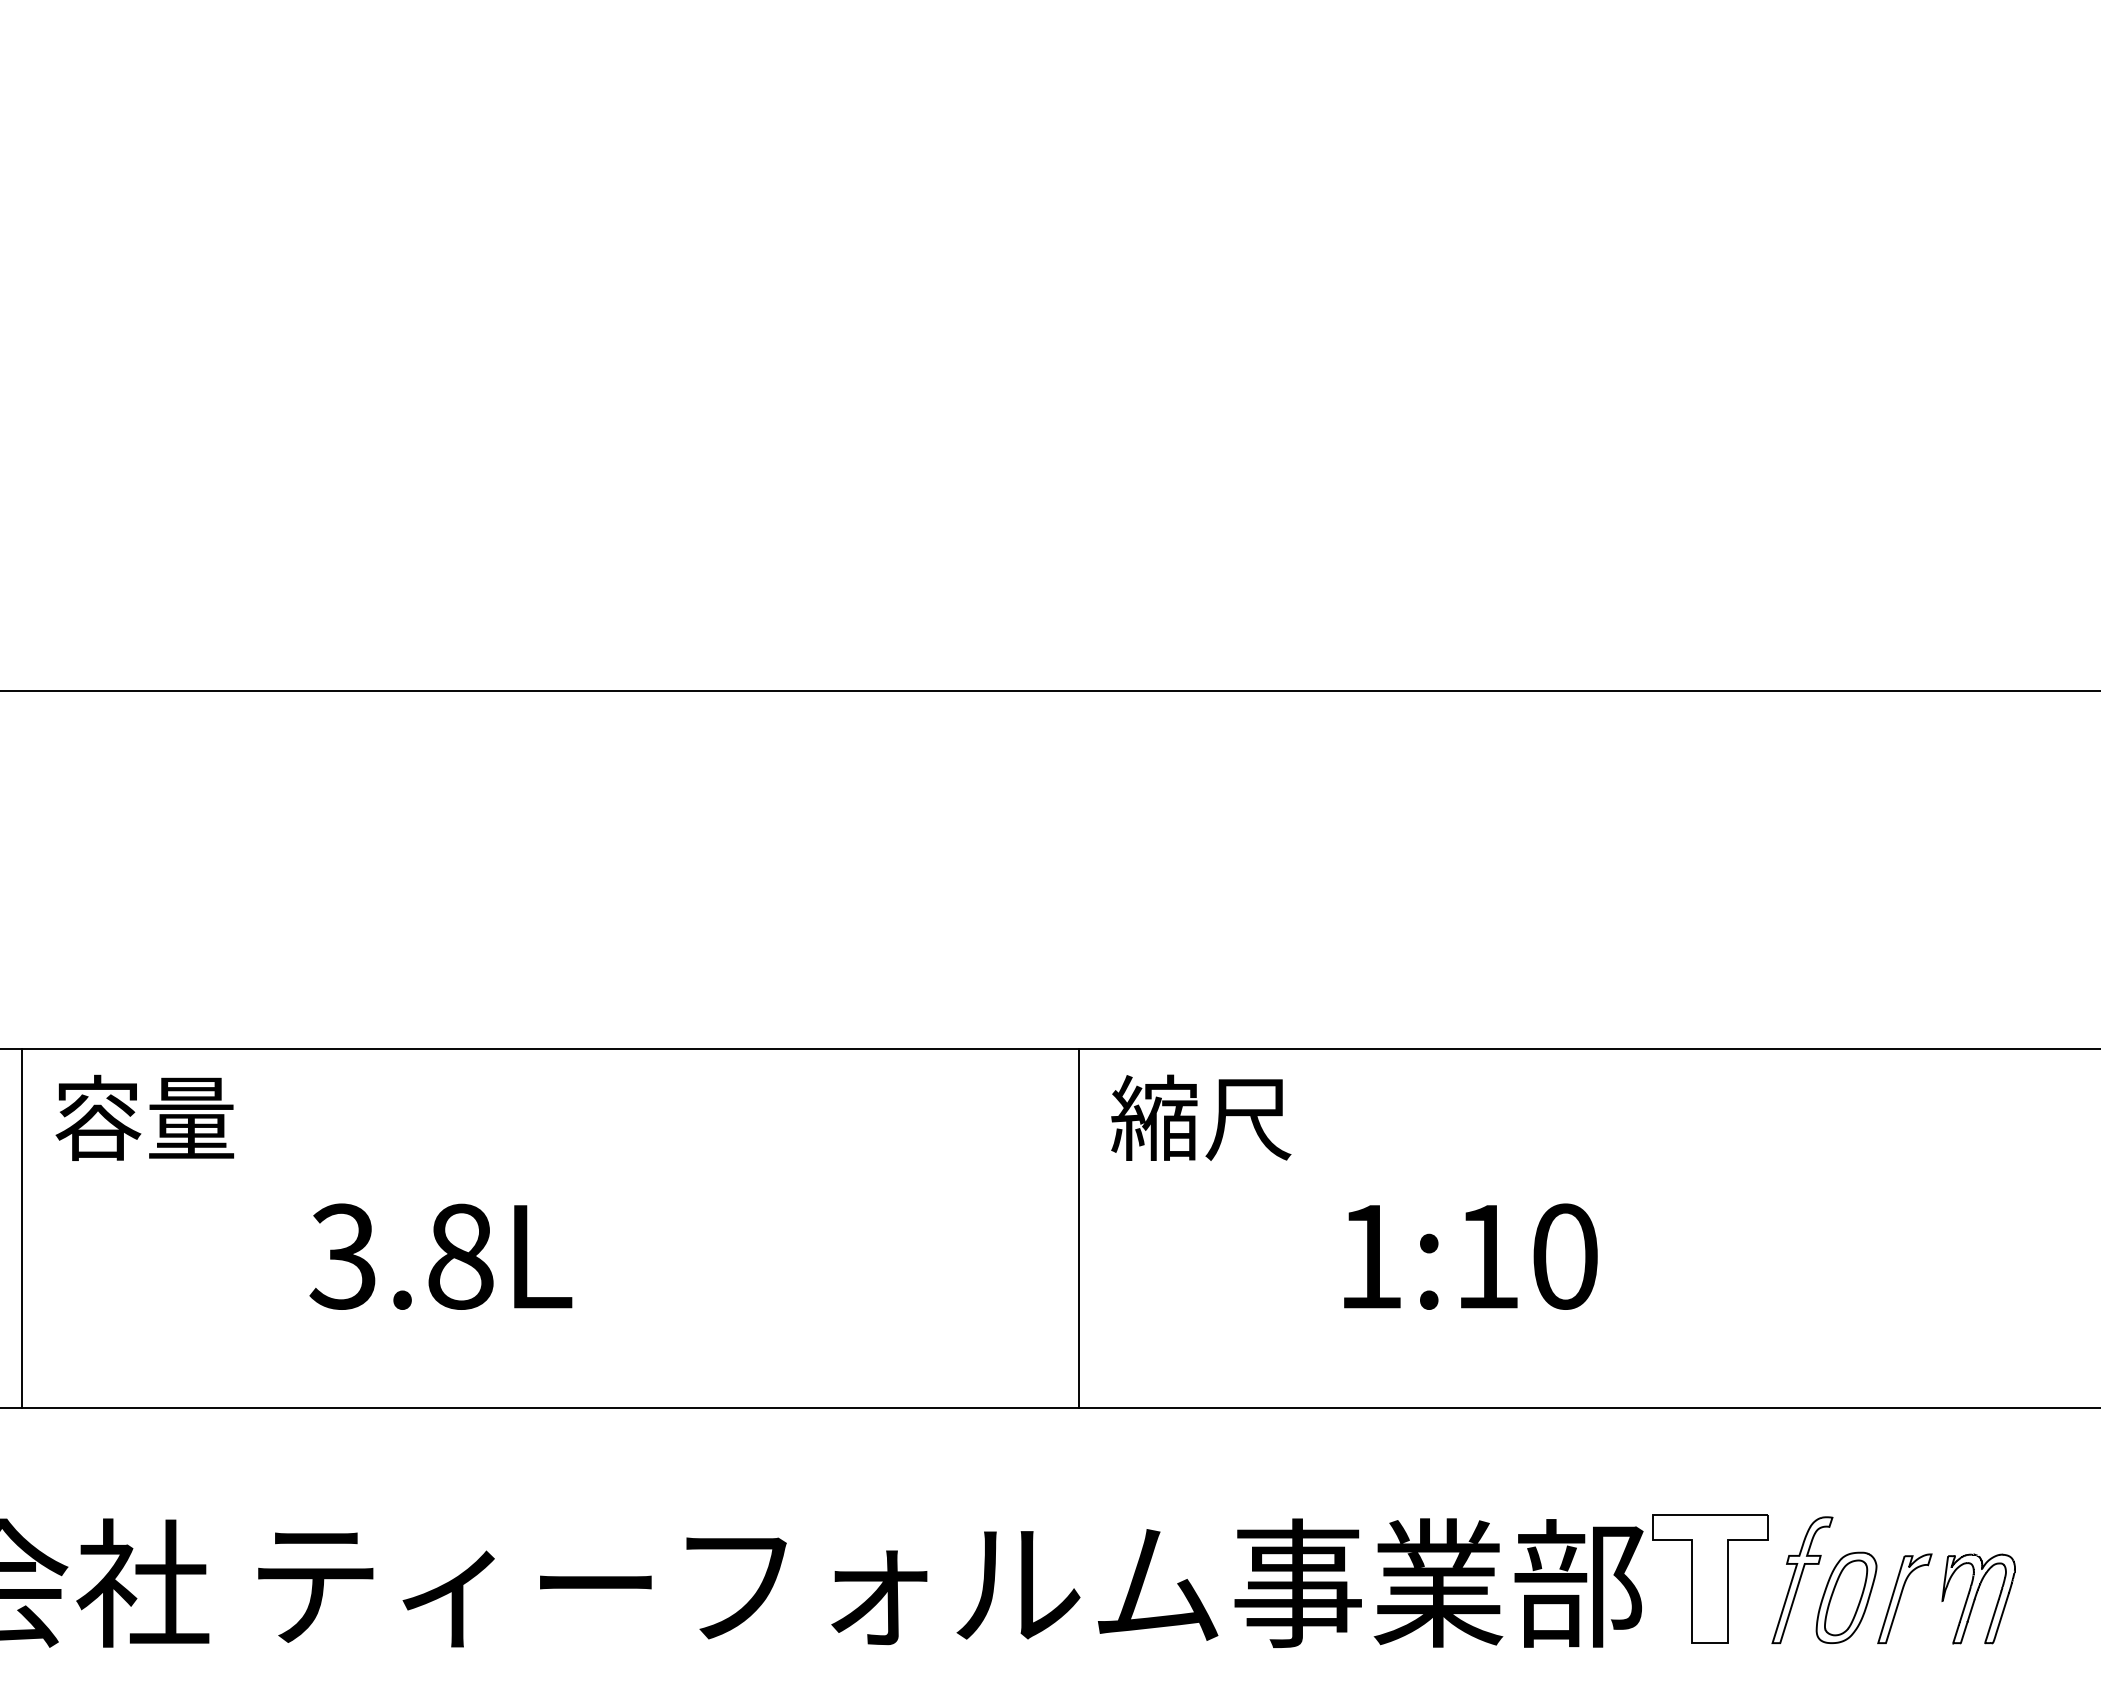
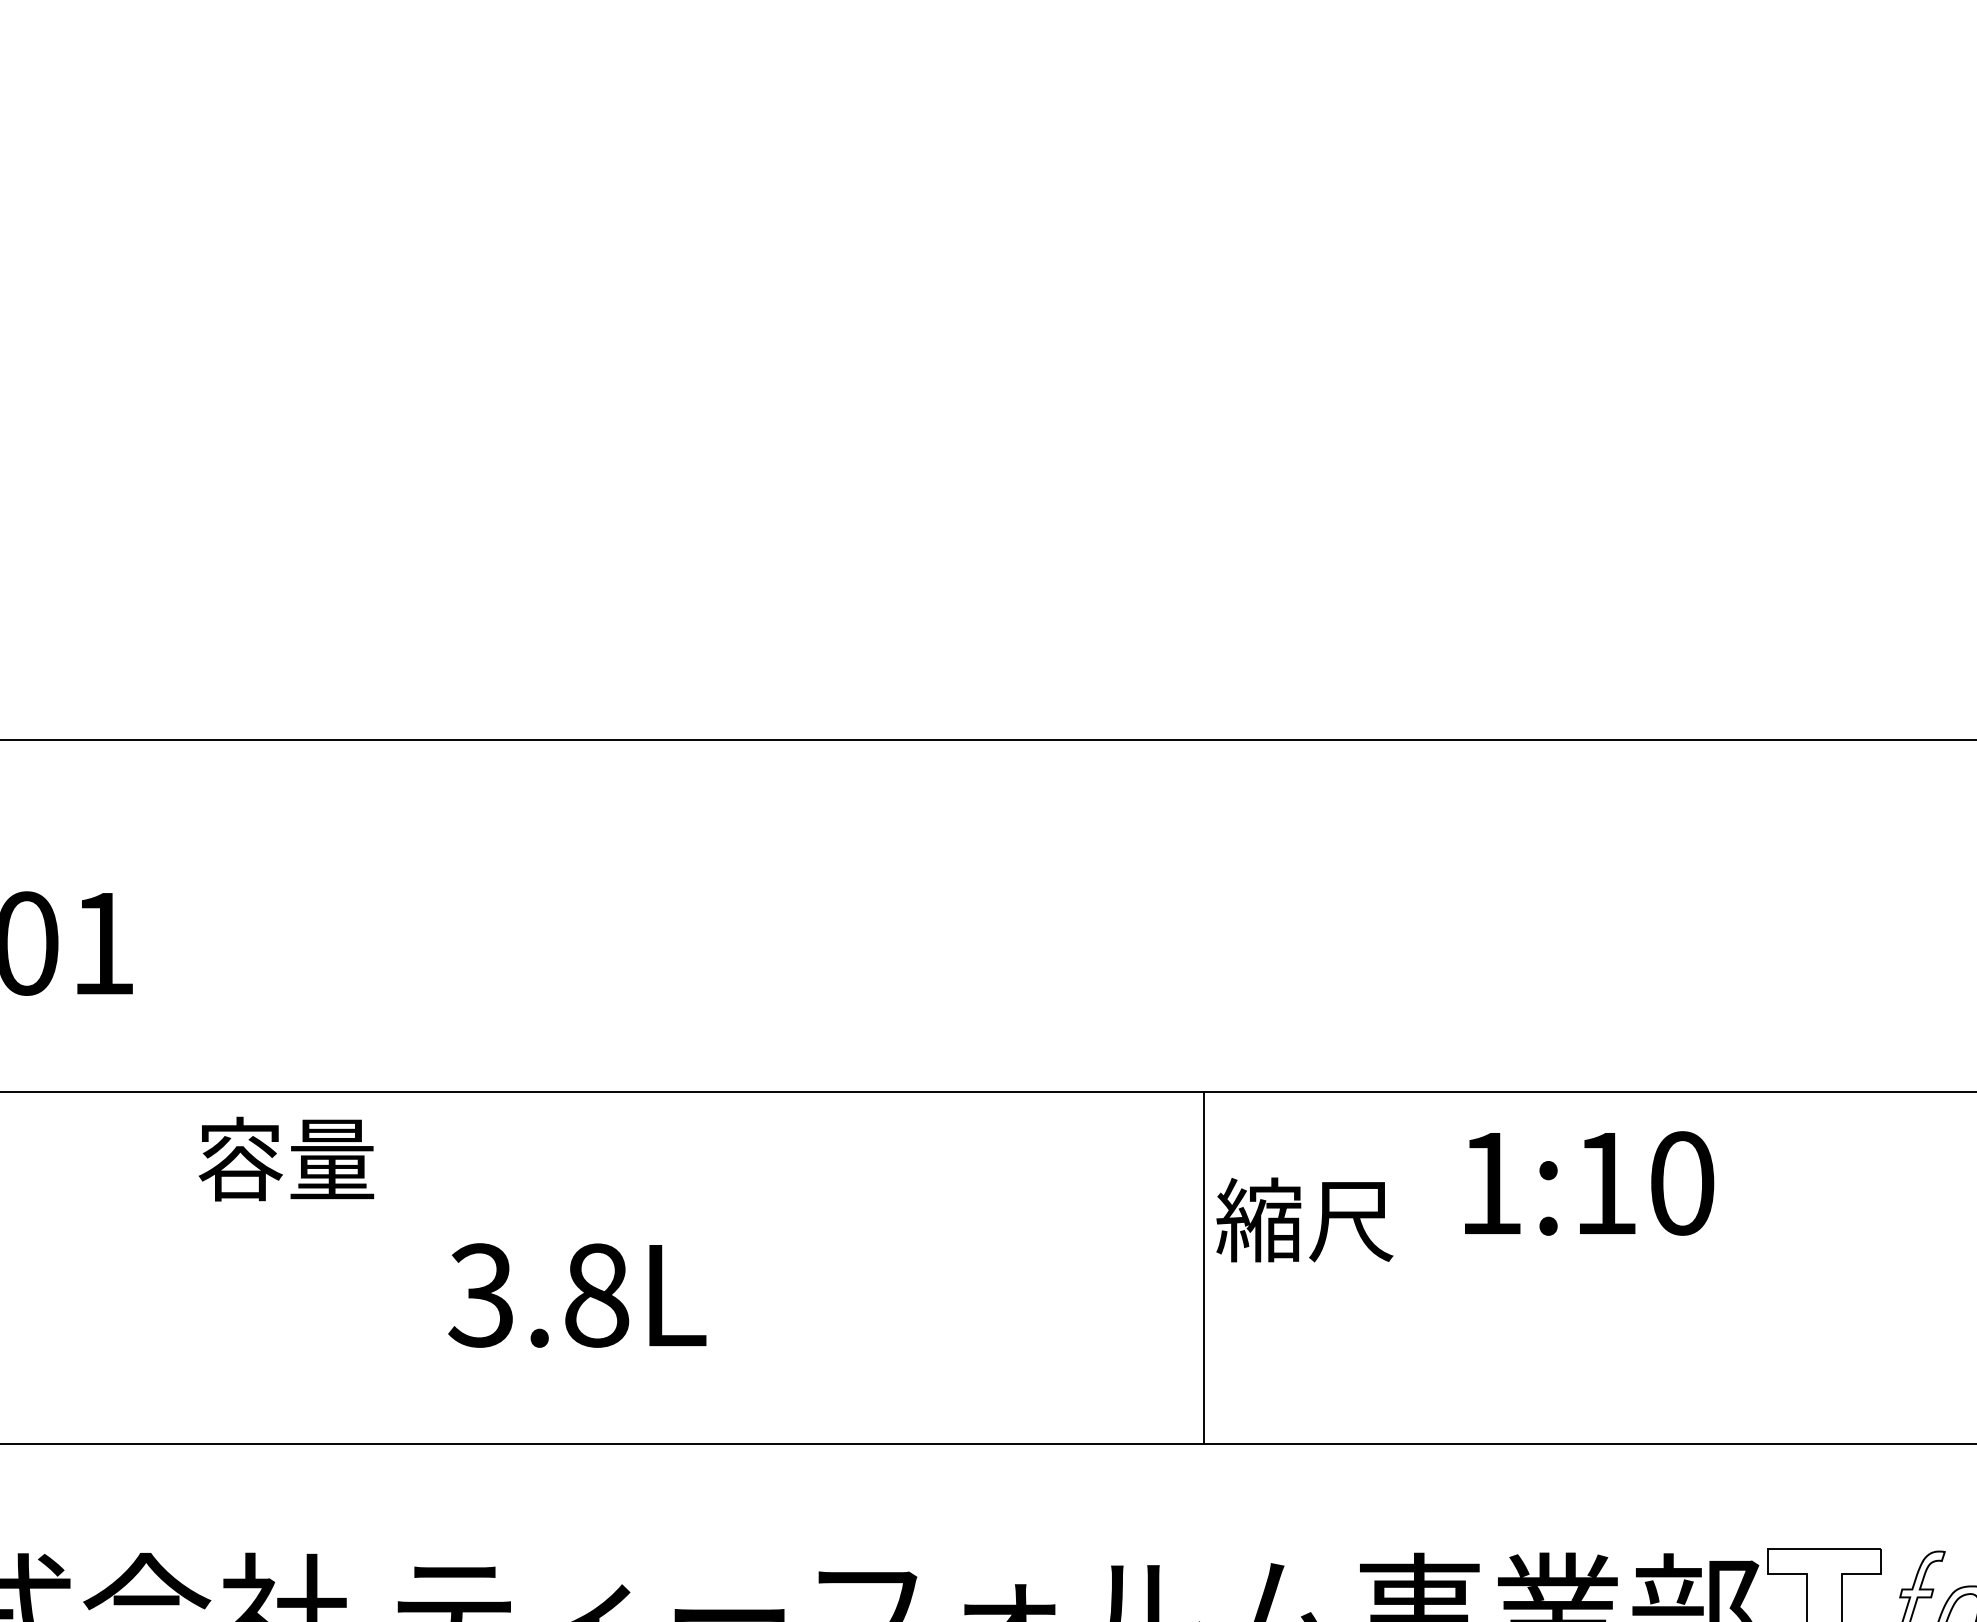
text: (1201, 1117) -> (1305, 1219), moved
line: (21, 1228) -> (165, 1267), removed
text: (1470, 1256) -> (1589, 1183), moved

